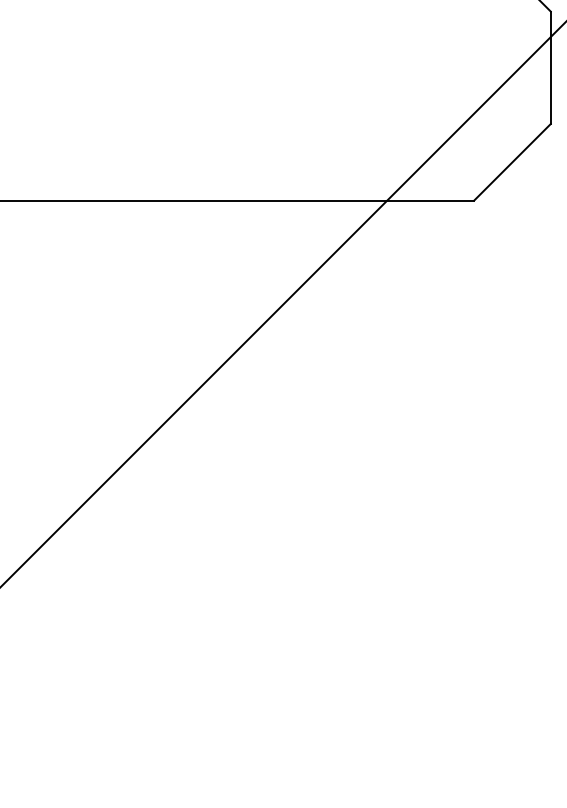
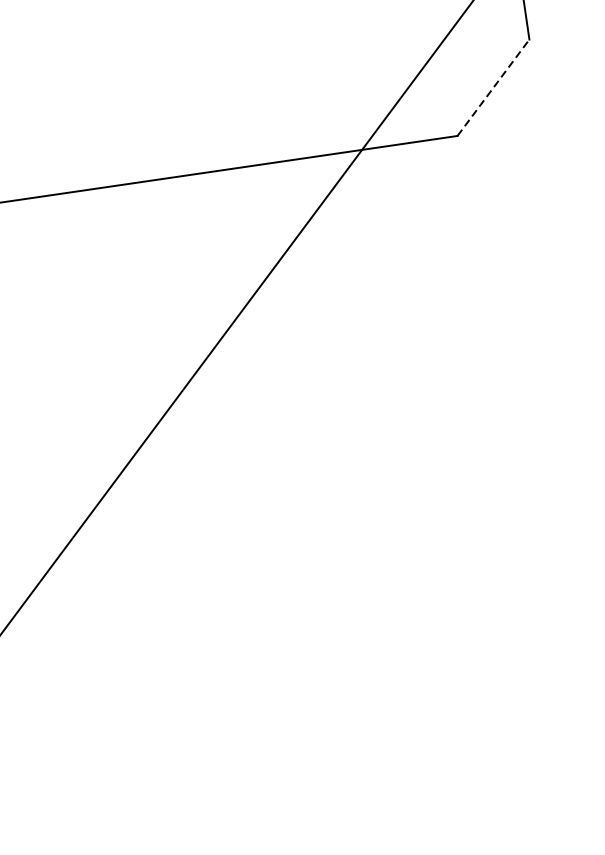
line: (512, 162) -> (493, 87), solid -> dashed

